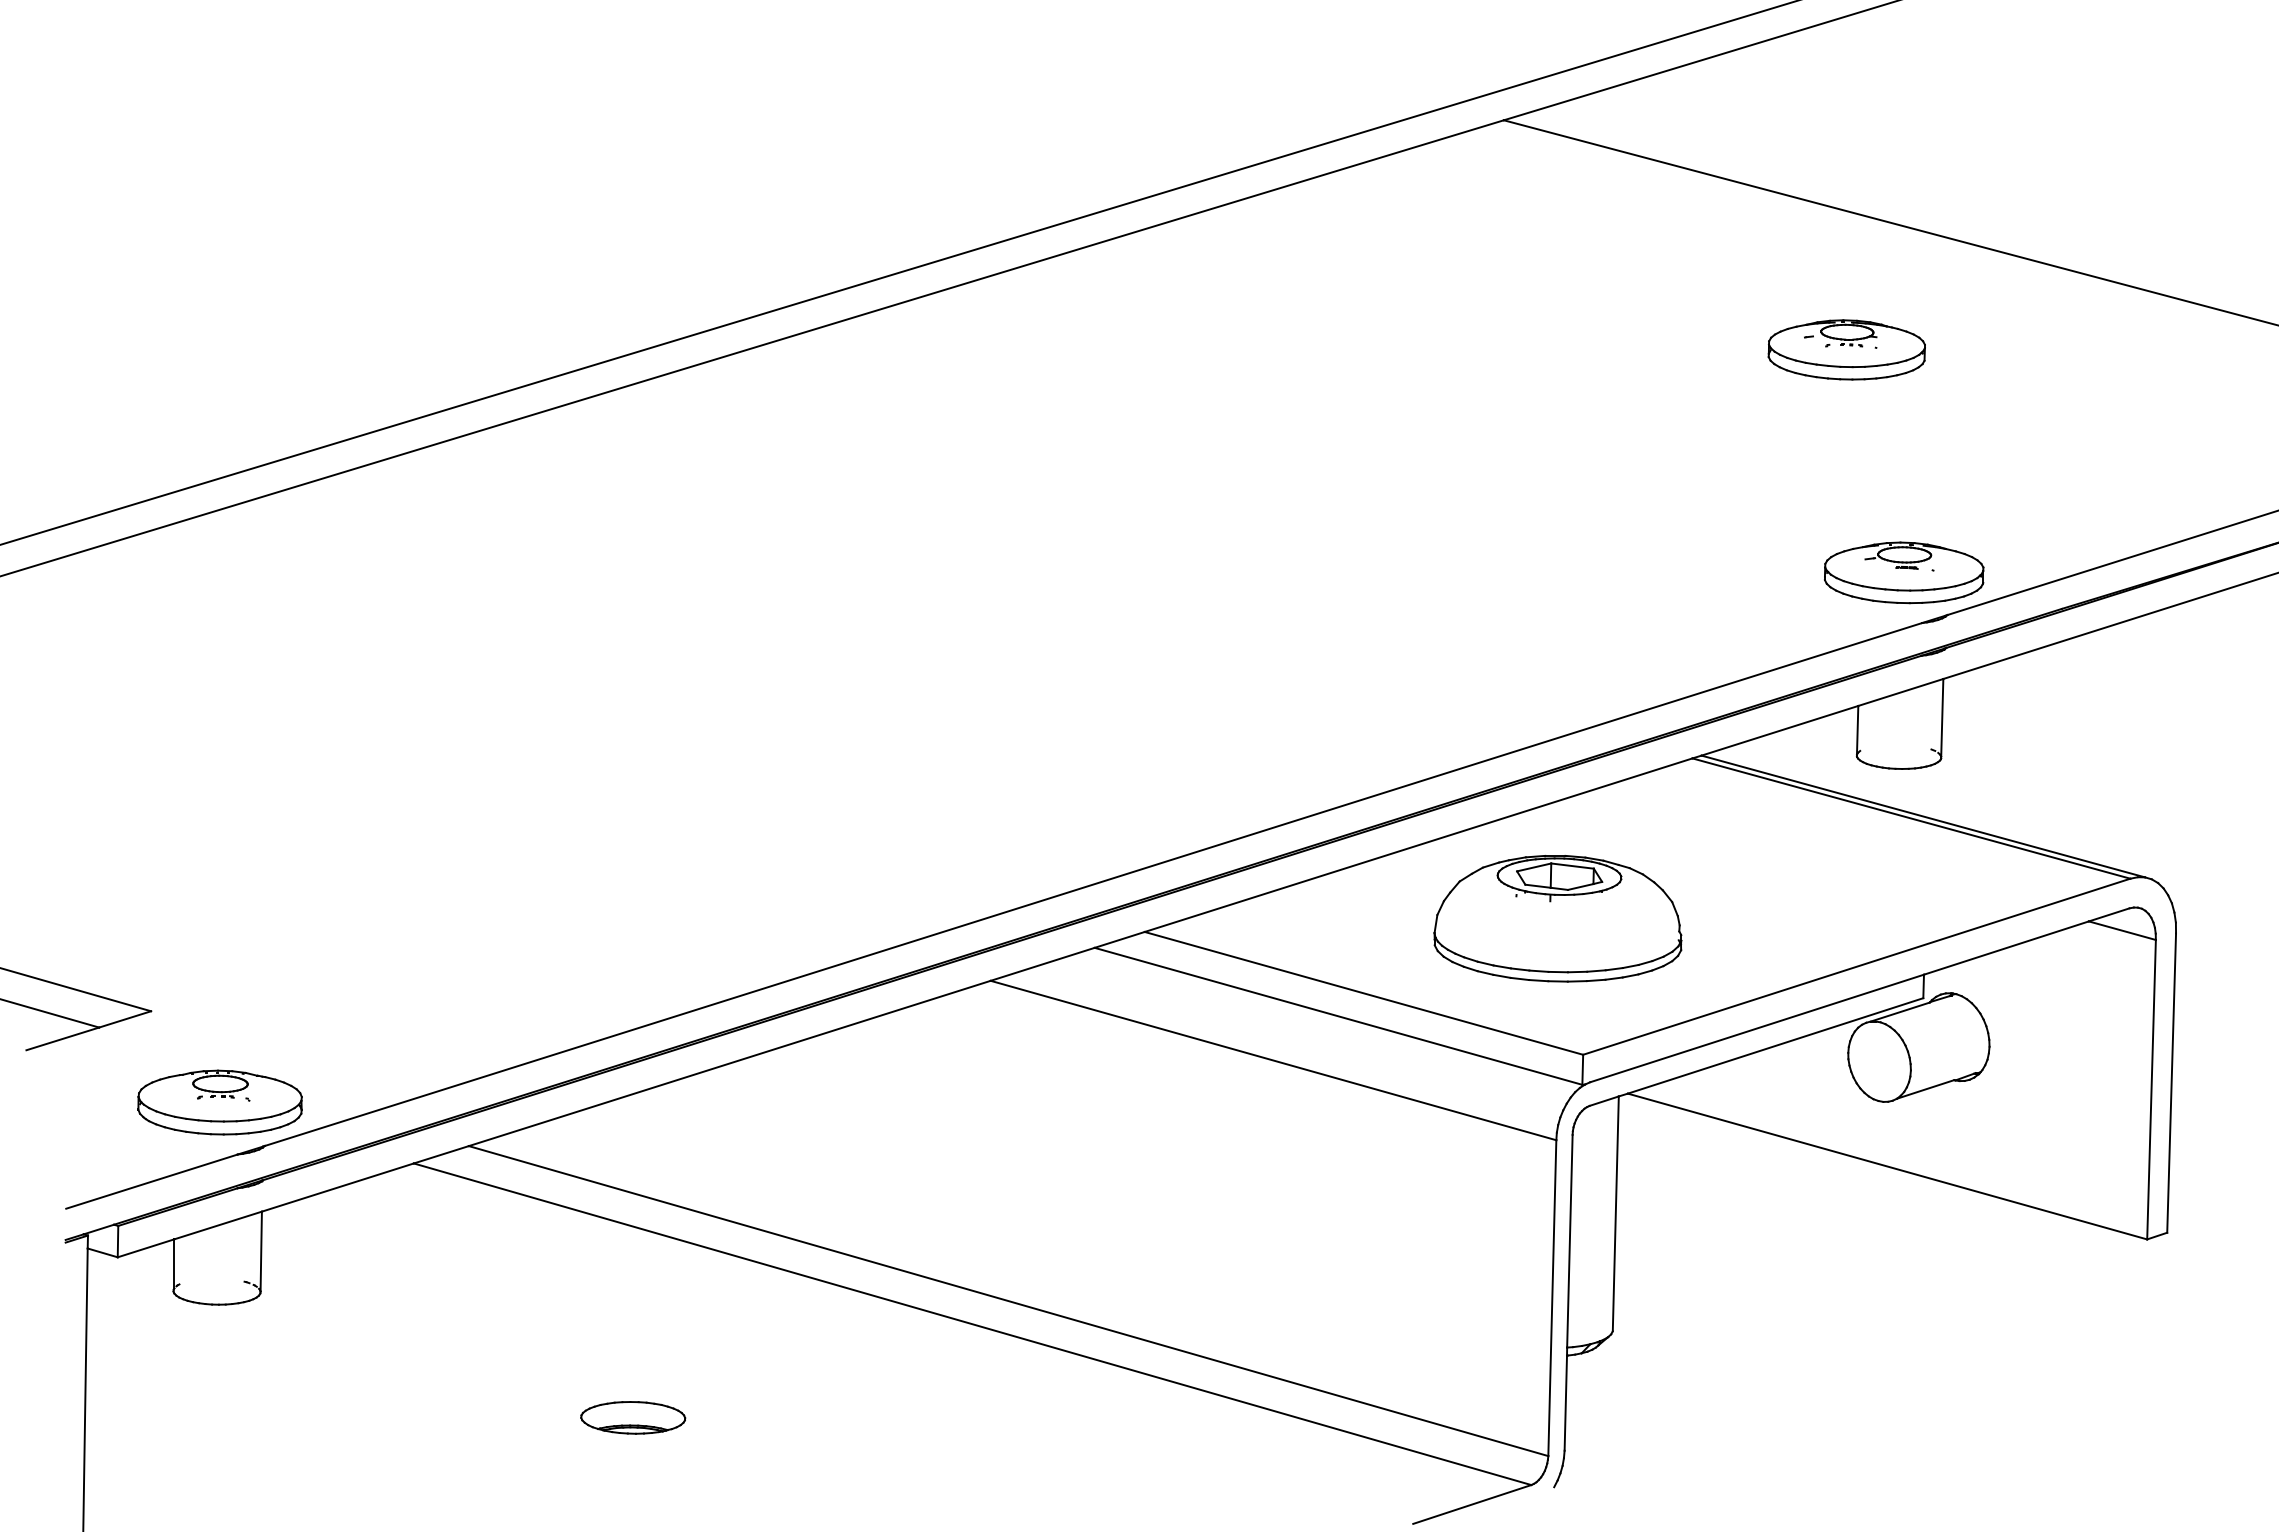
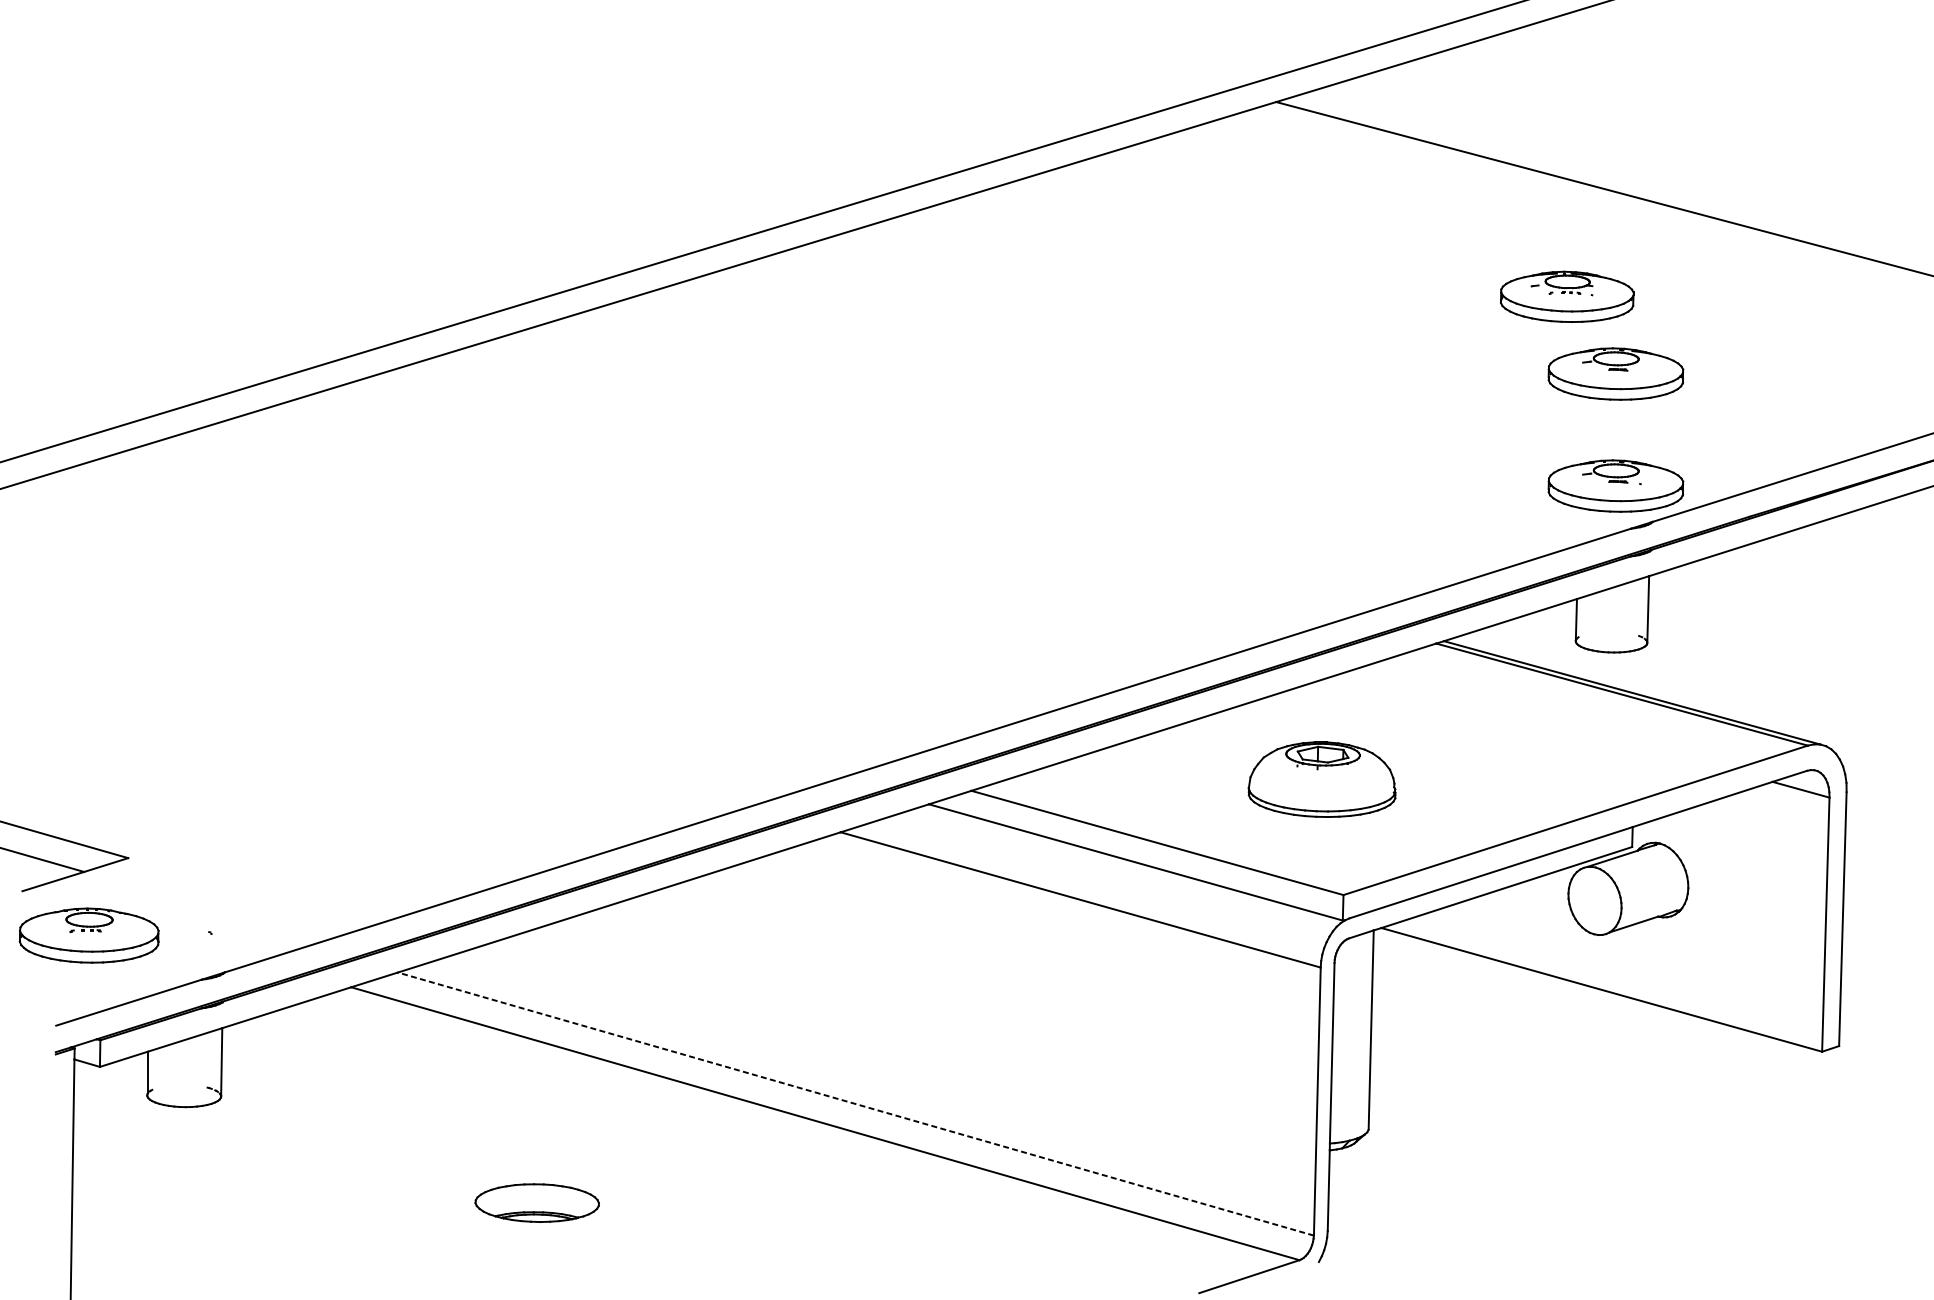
part: (1904, 440) -> (1616, 373), added
part: (1557, 918) -> (1321, 779), size x0.7
part: (219, 1102) -> (88, 935), moved
line: (1008, 1301) -> (855, 1104), solid -> dashed
part: (633, 1417) -> (537, 1202), size x1.4

